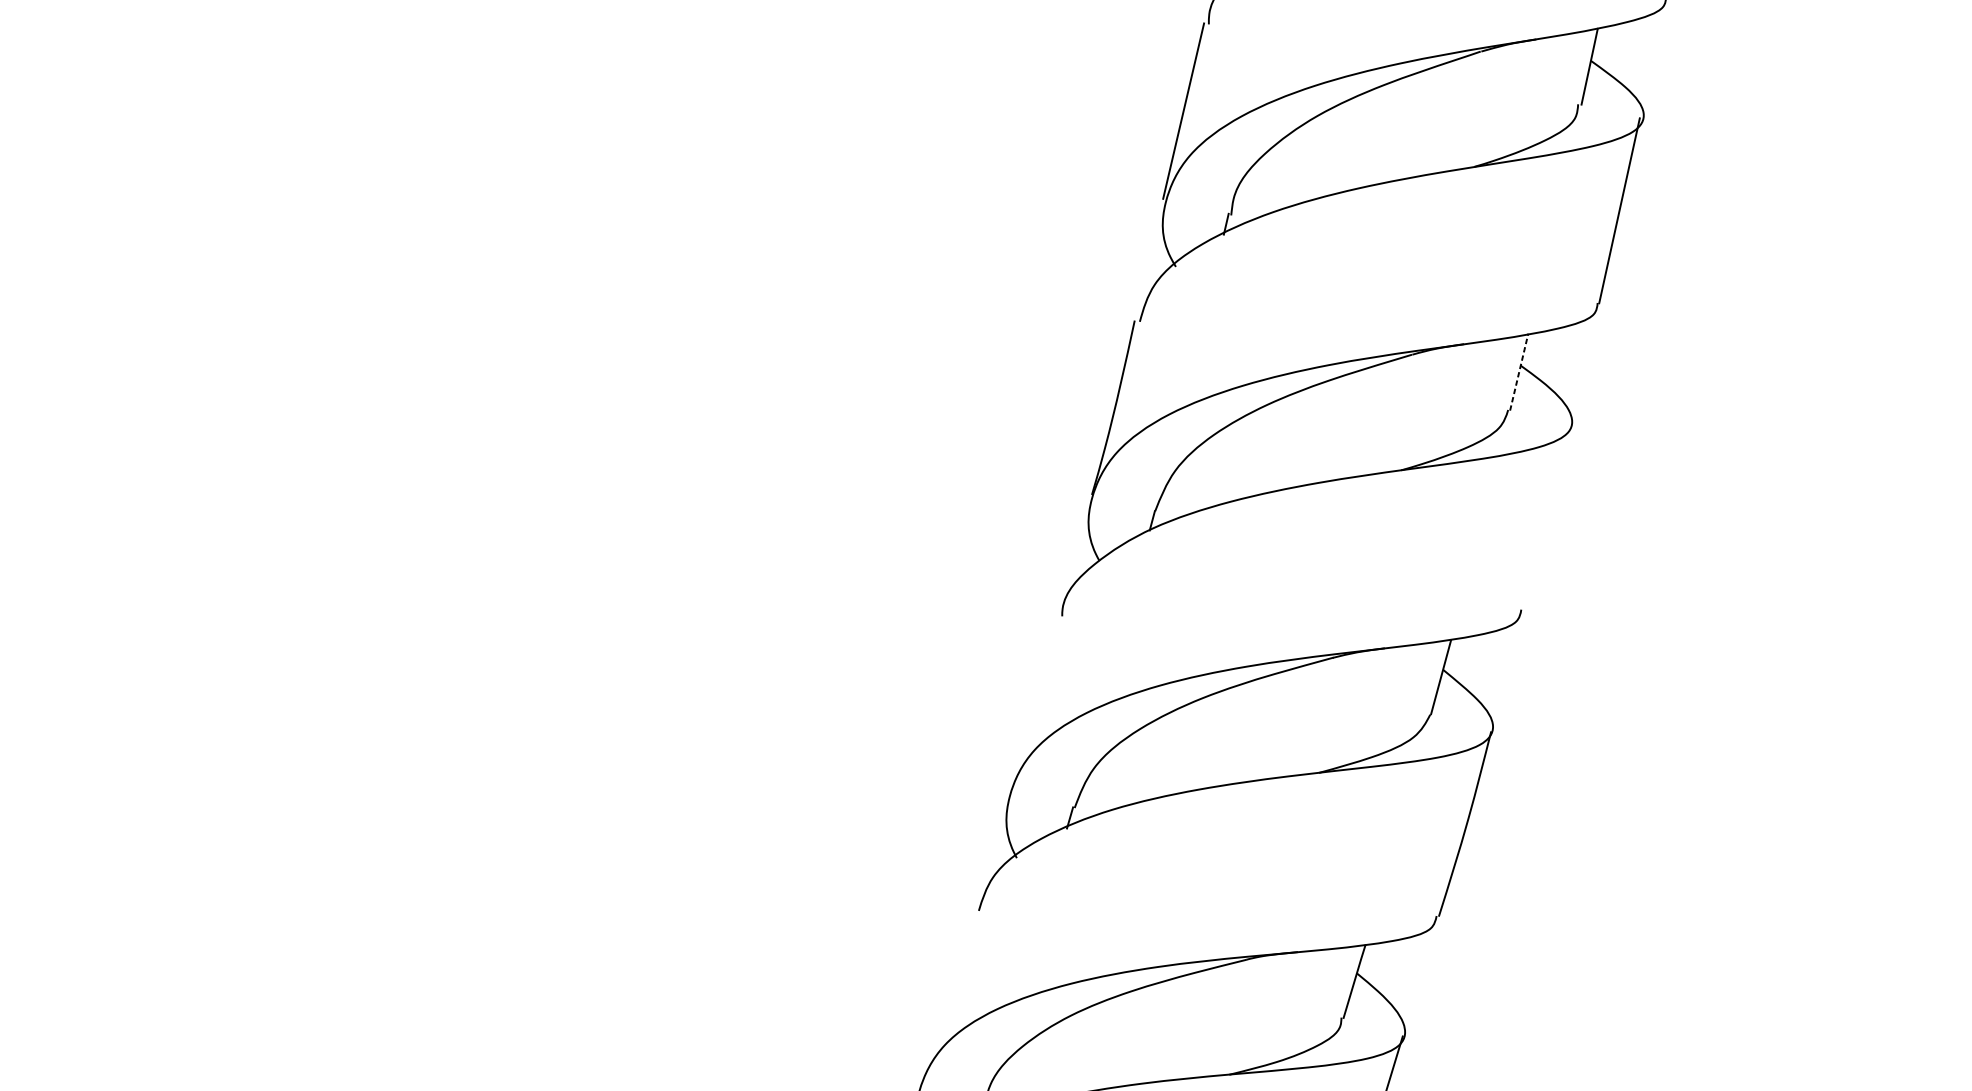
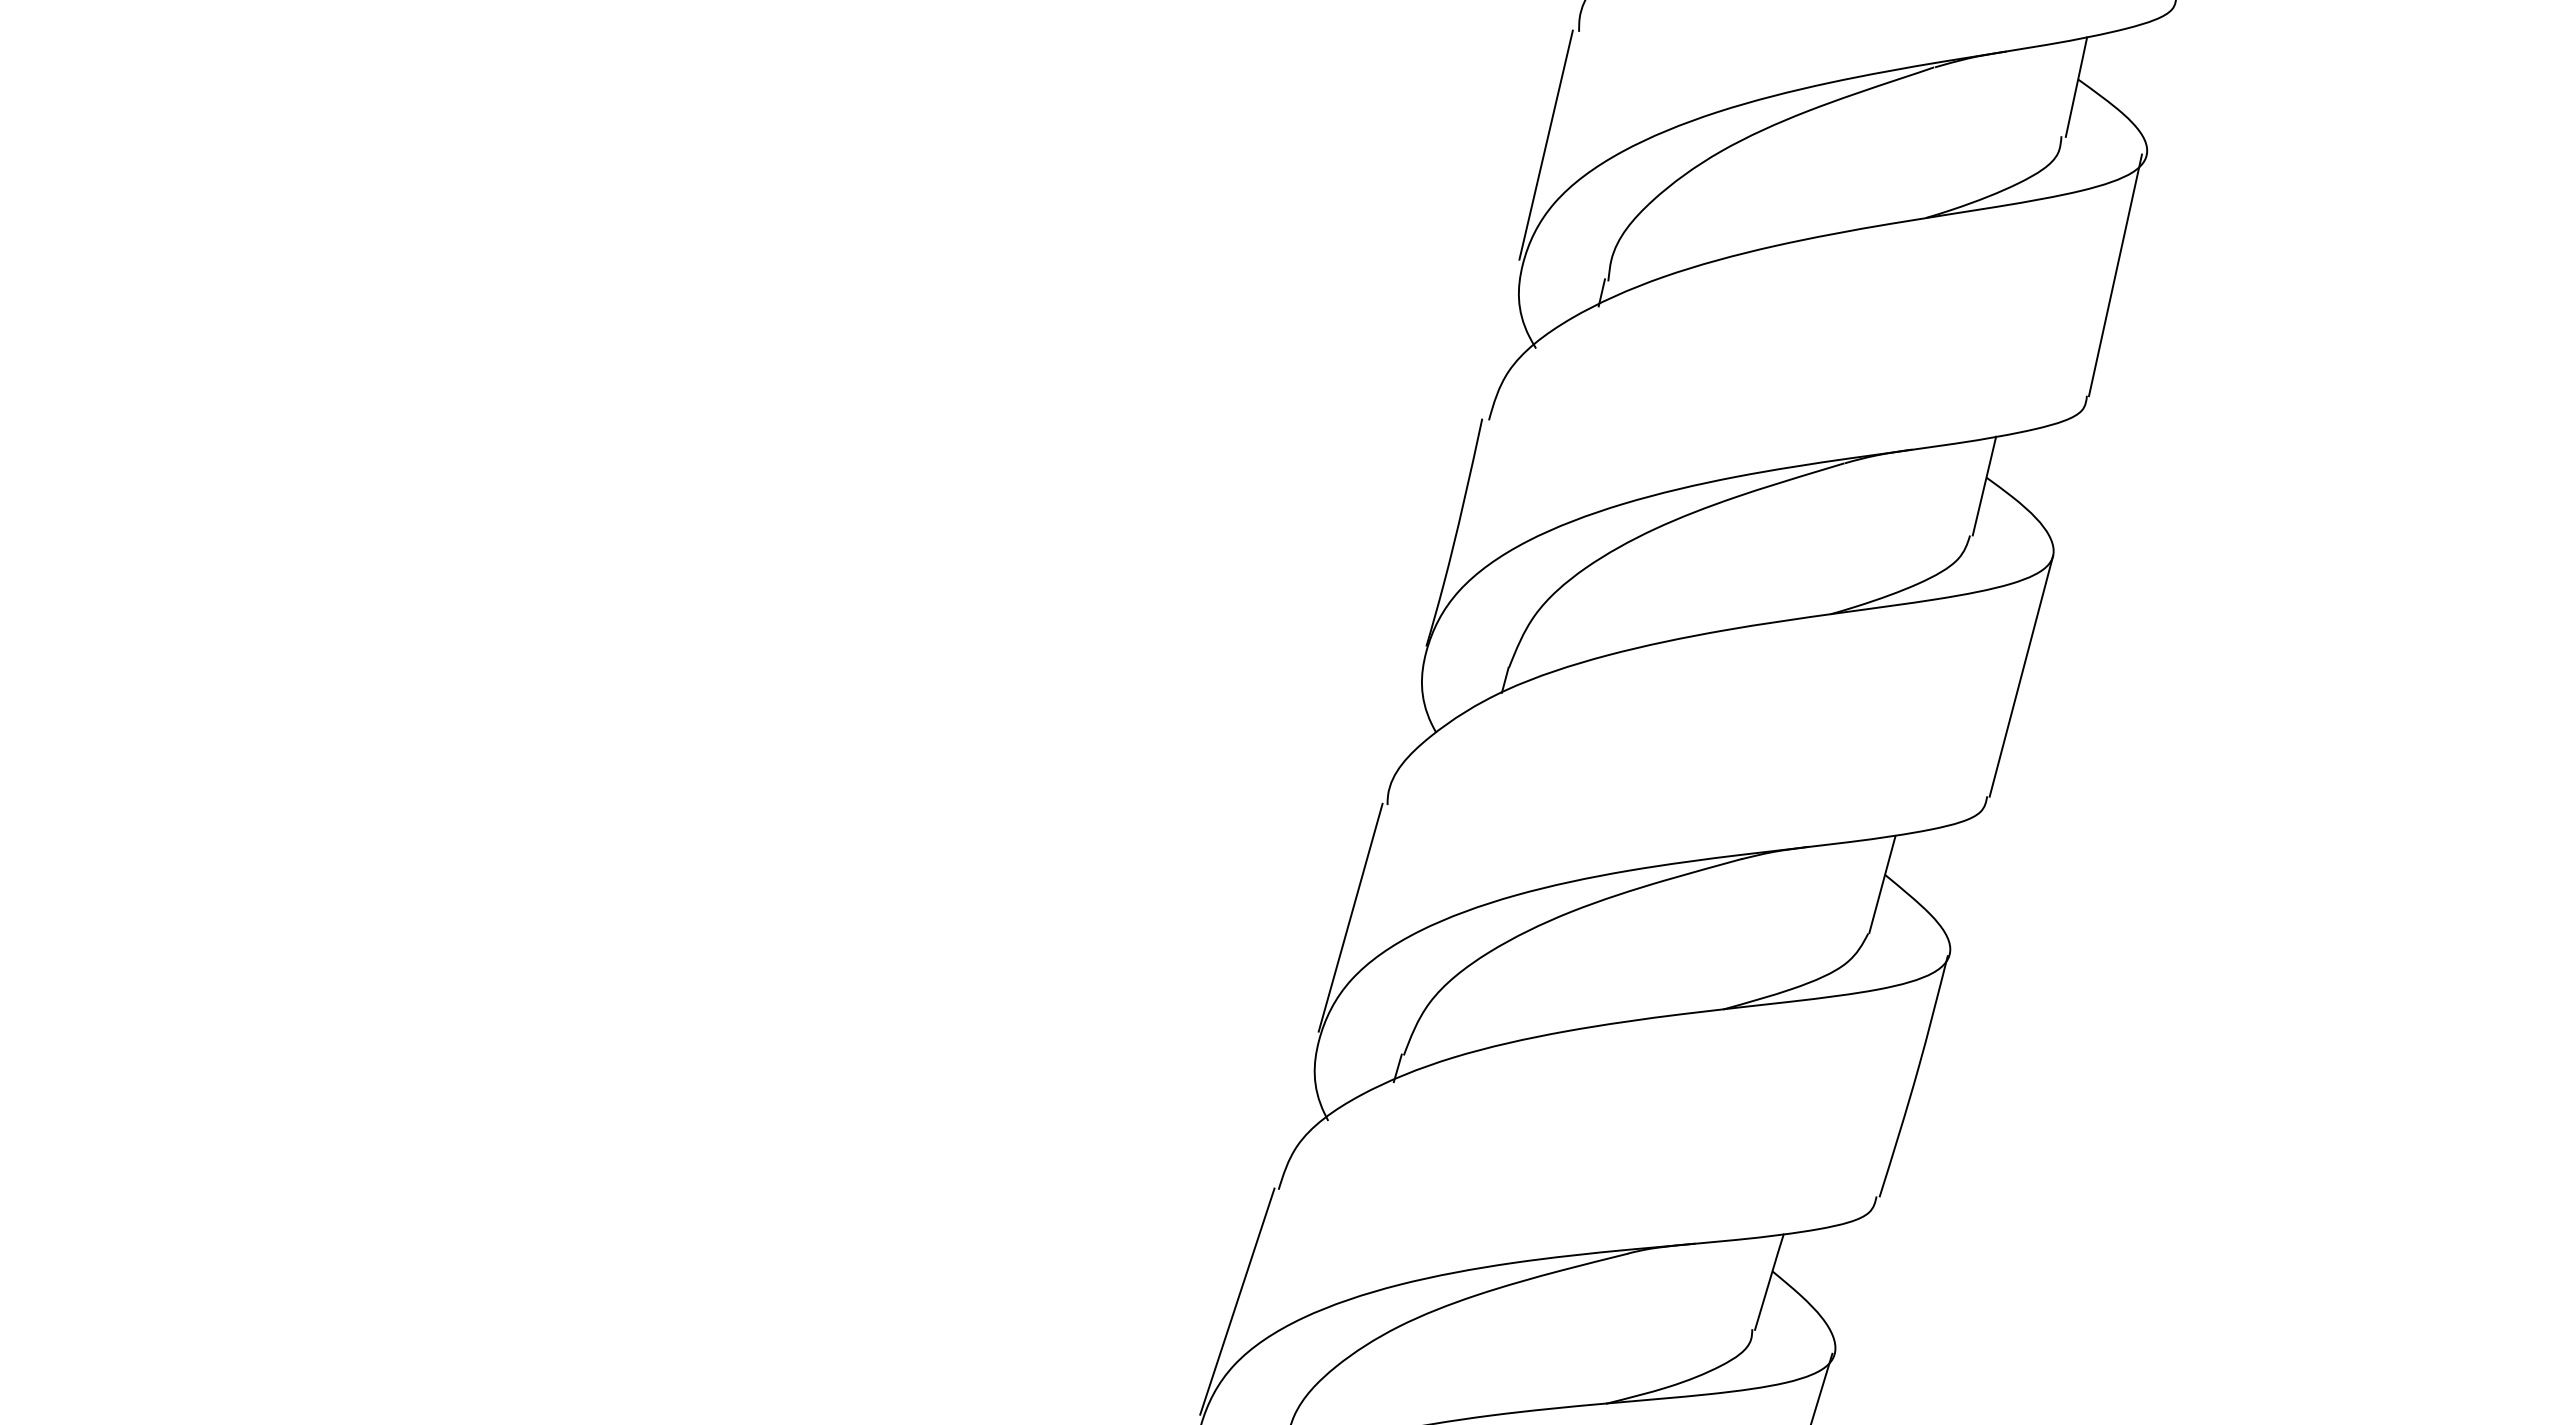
line: (1519, 371) -> (1984, 485), dashed -> solid
line: (1547, 517) -> (2021, 675), added
line: (1033, 702) -> (1350, 917), added
line: (947, 996) -> (1237, 1301), added

